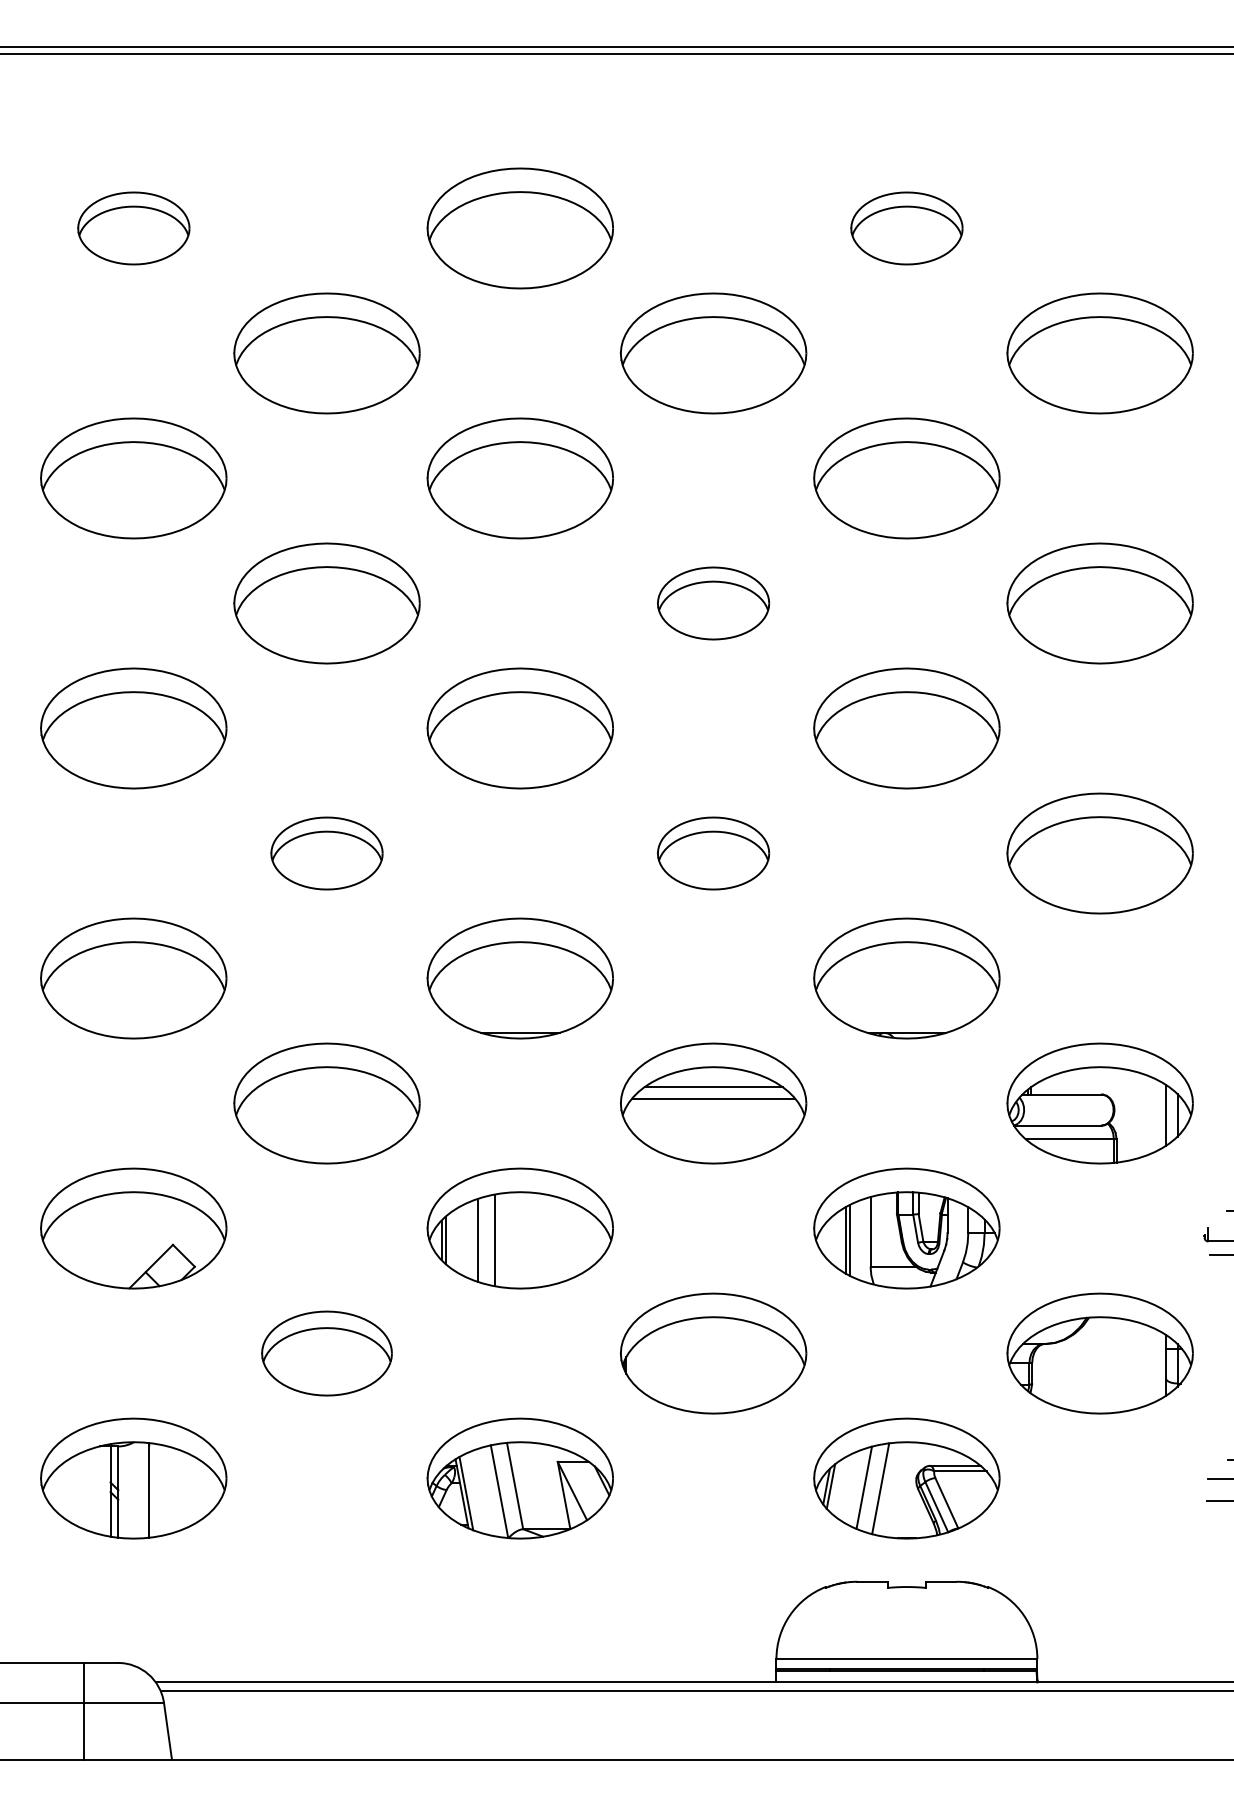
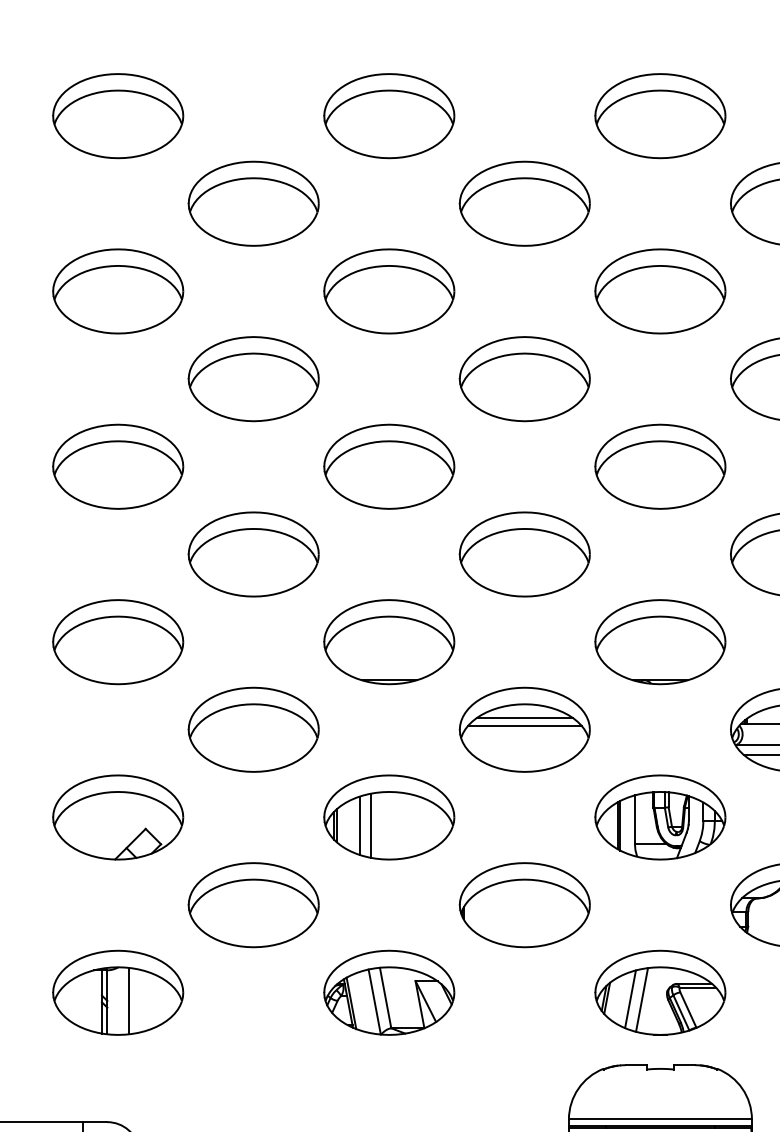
part: (133, 228) -> (118, 116), size x1.67
part: (906, 228) -> (660, 116), size x1.67
part: (713, 603) -> (524, 379), size x1.67
part: (326, 853) -> (253, 554), size x1.67
part: (713, 853) -> (524, 554), size x1.67
part: (326, 1353) -> (253, 905), size x1.43

